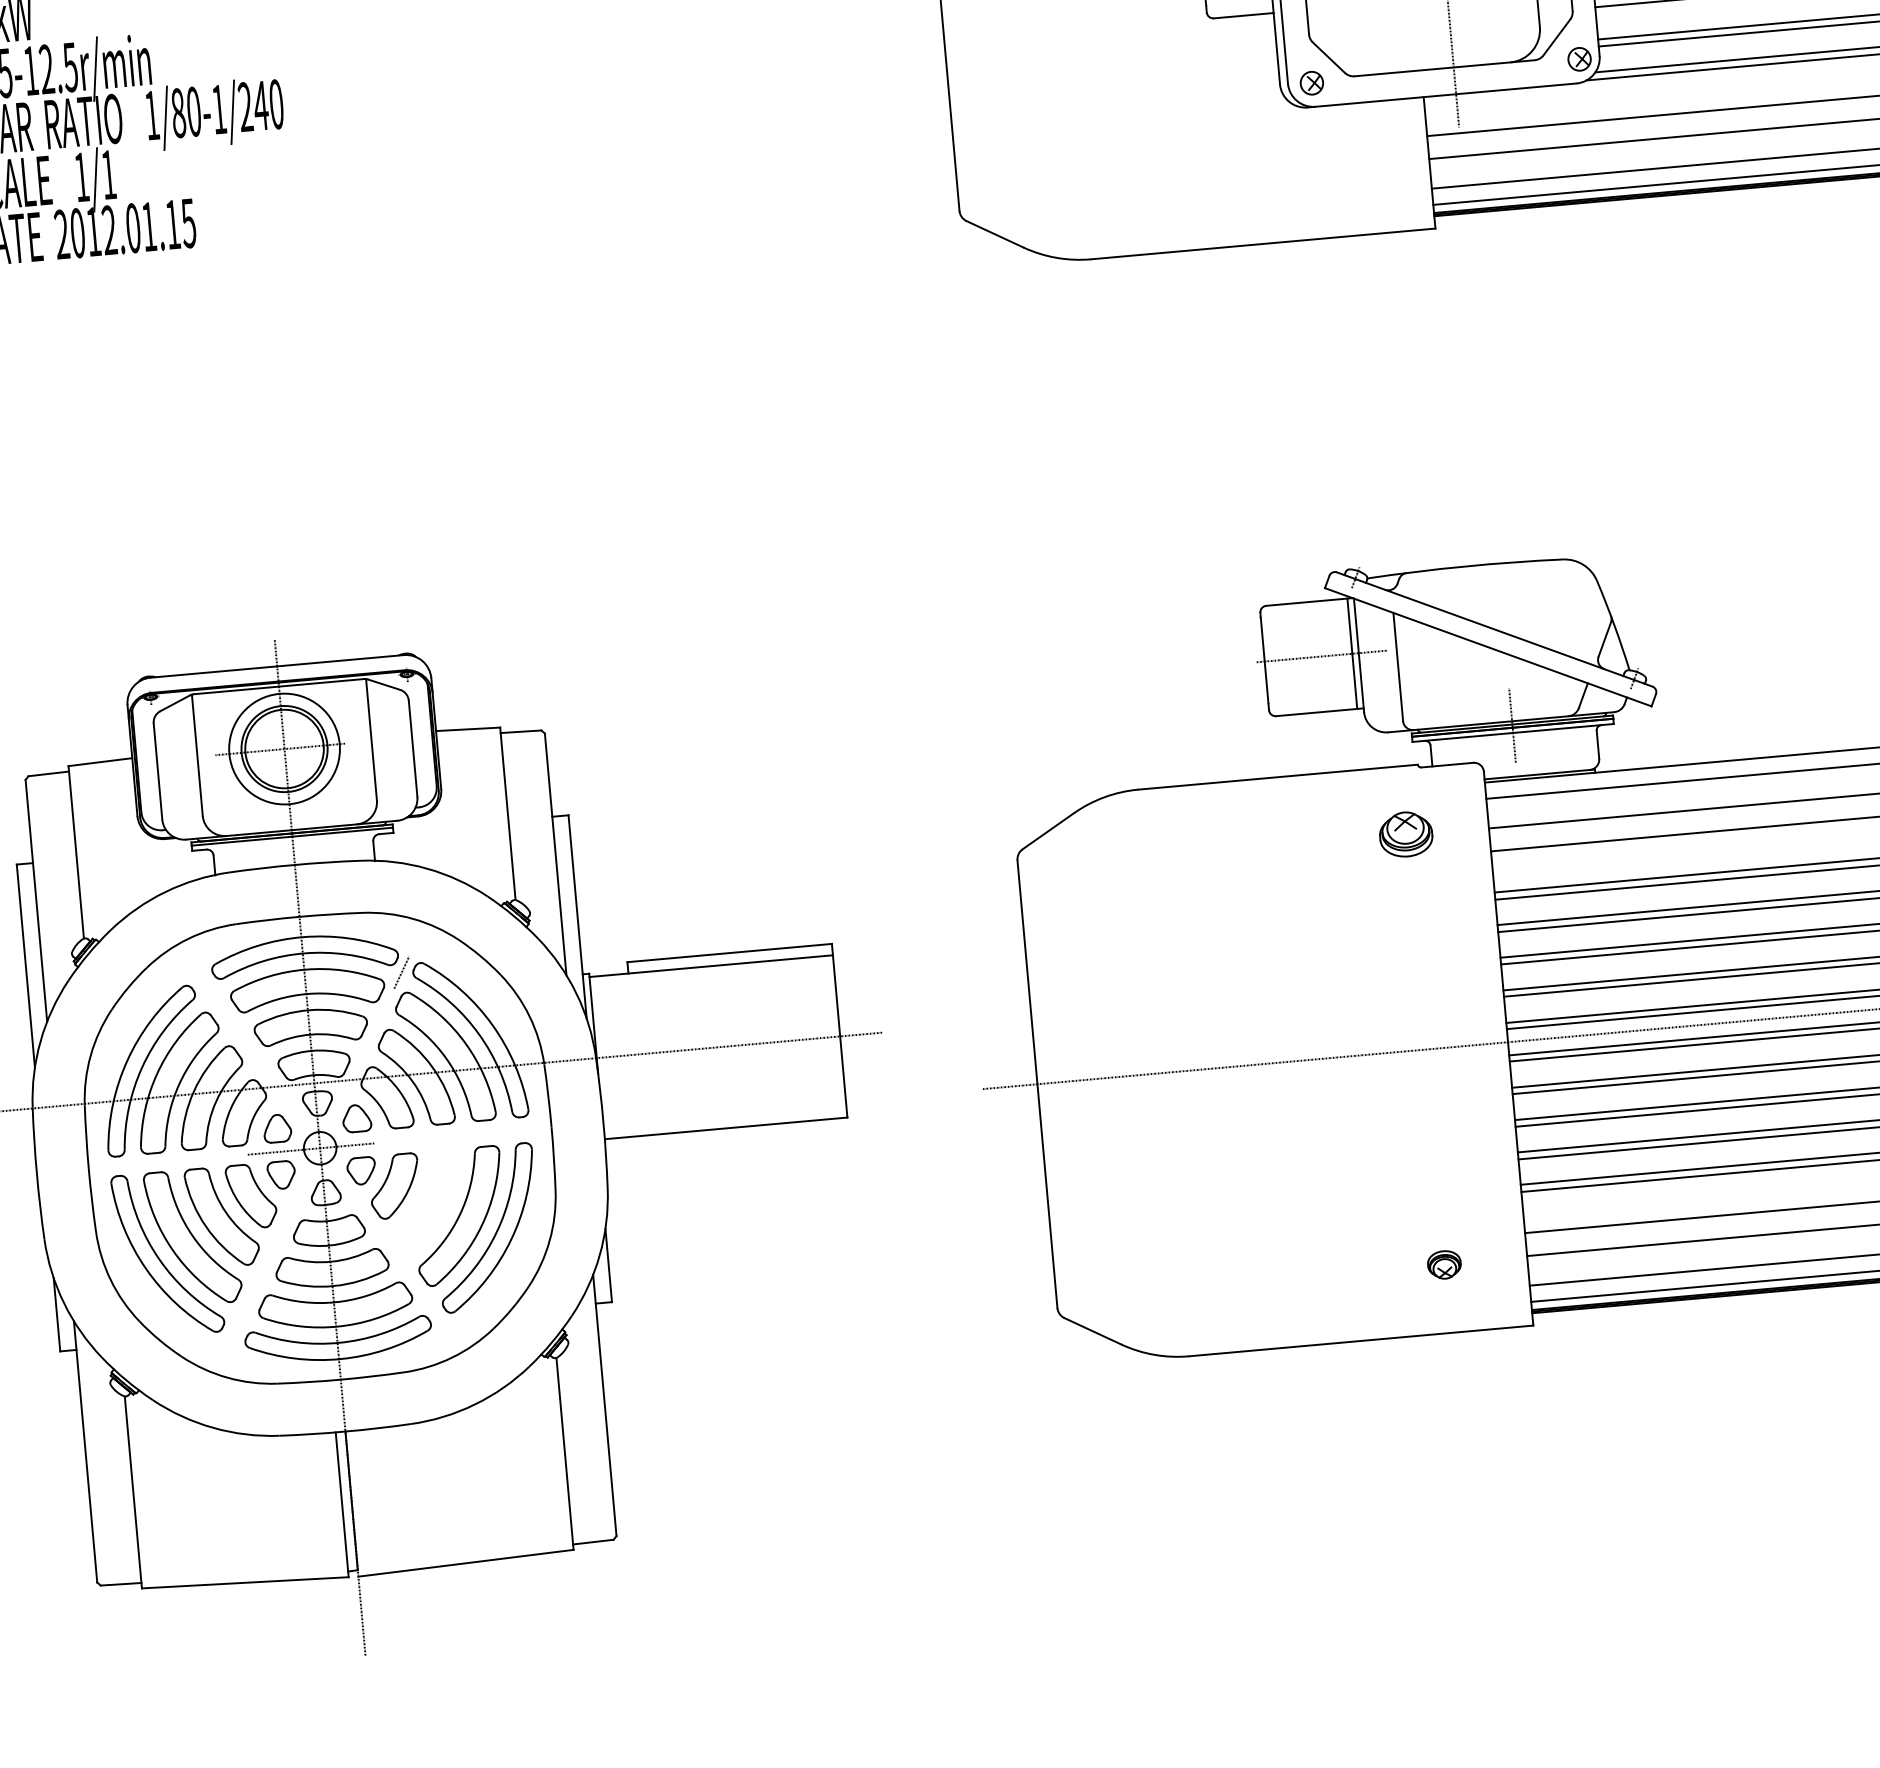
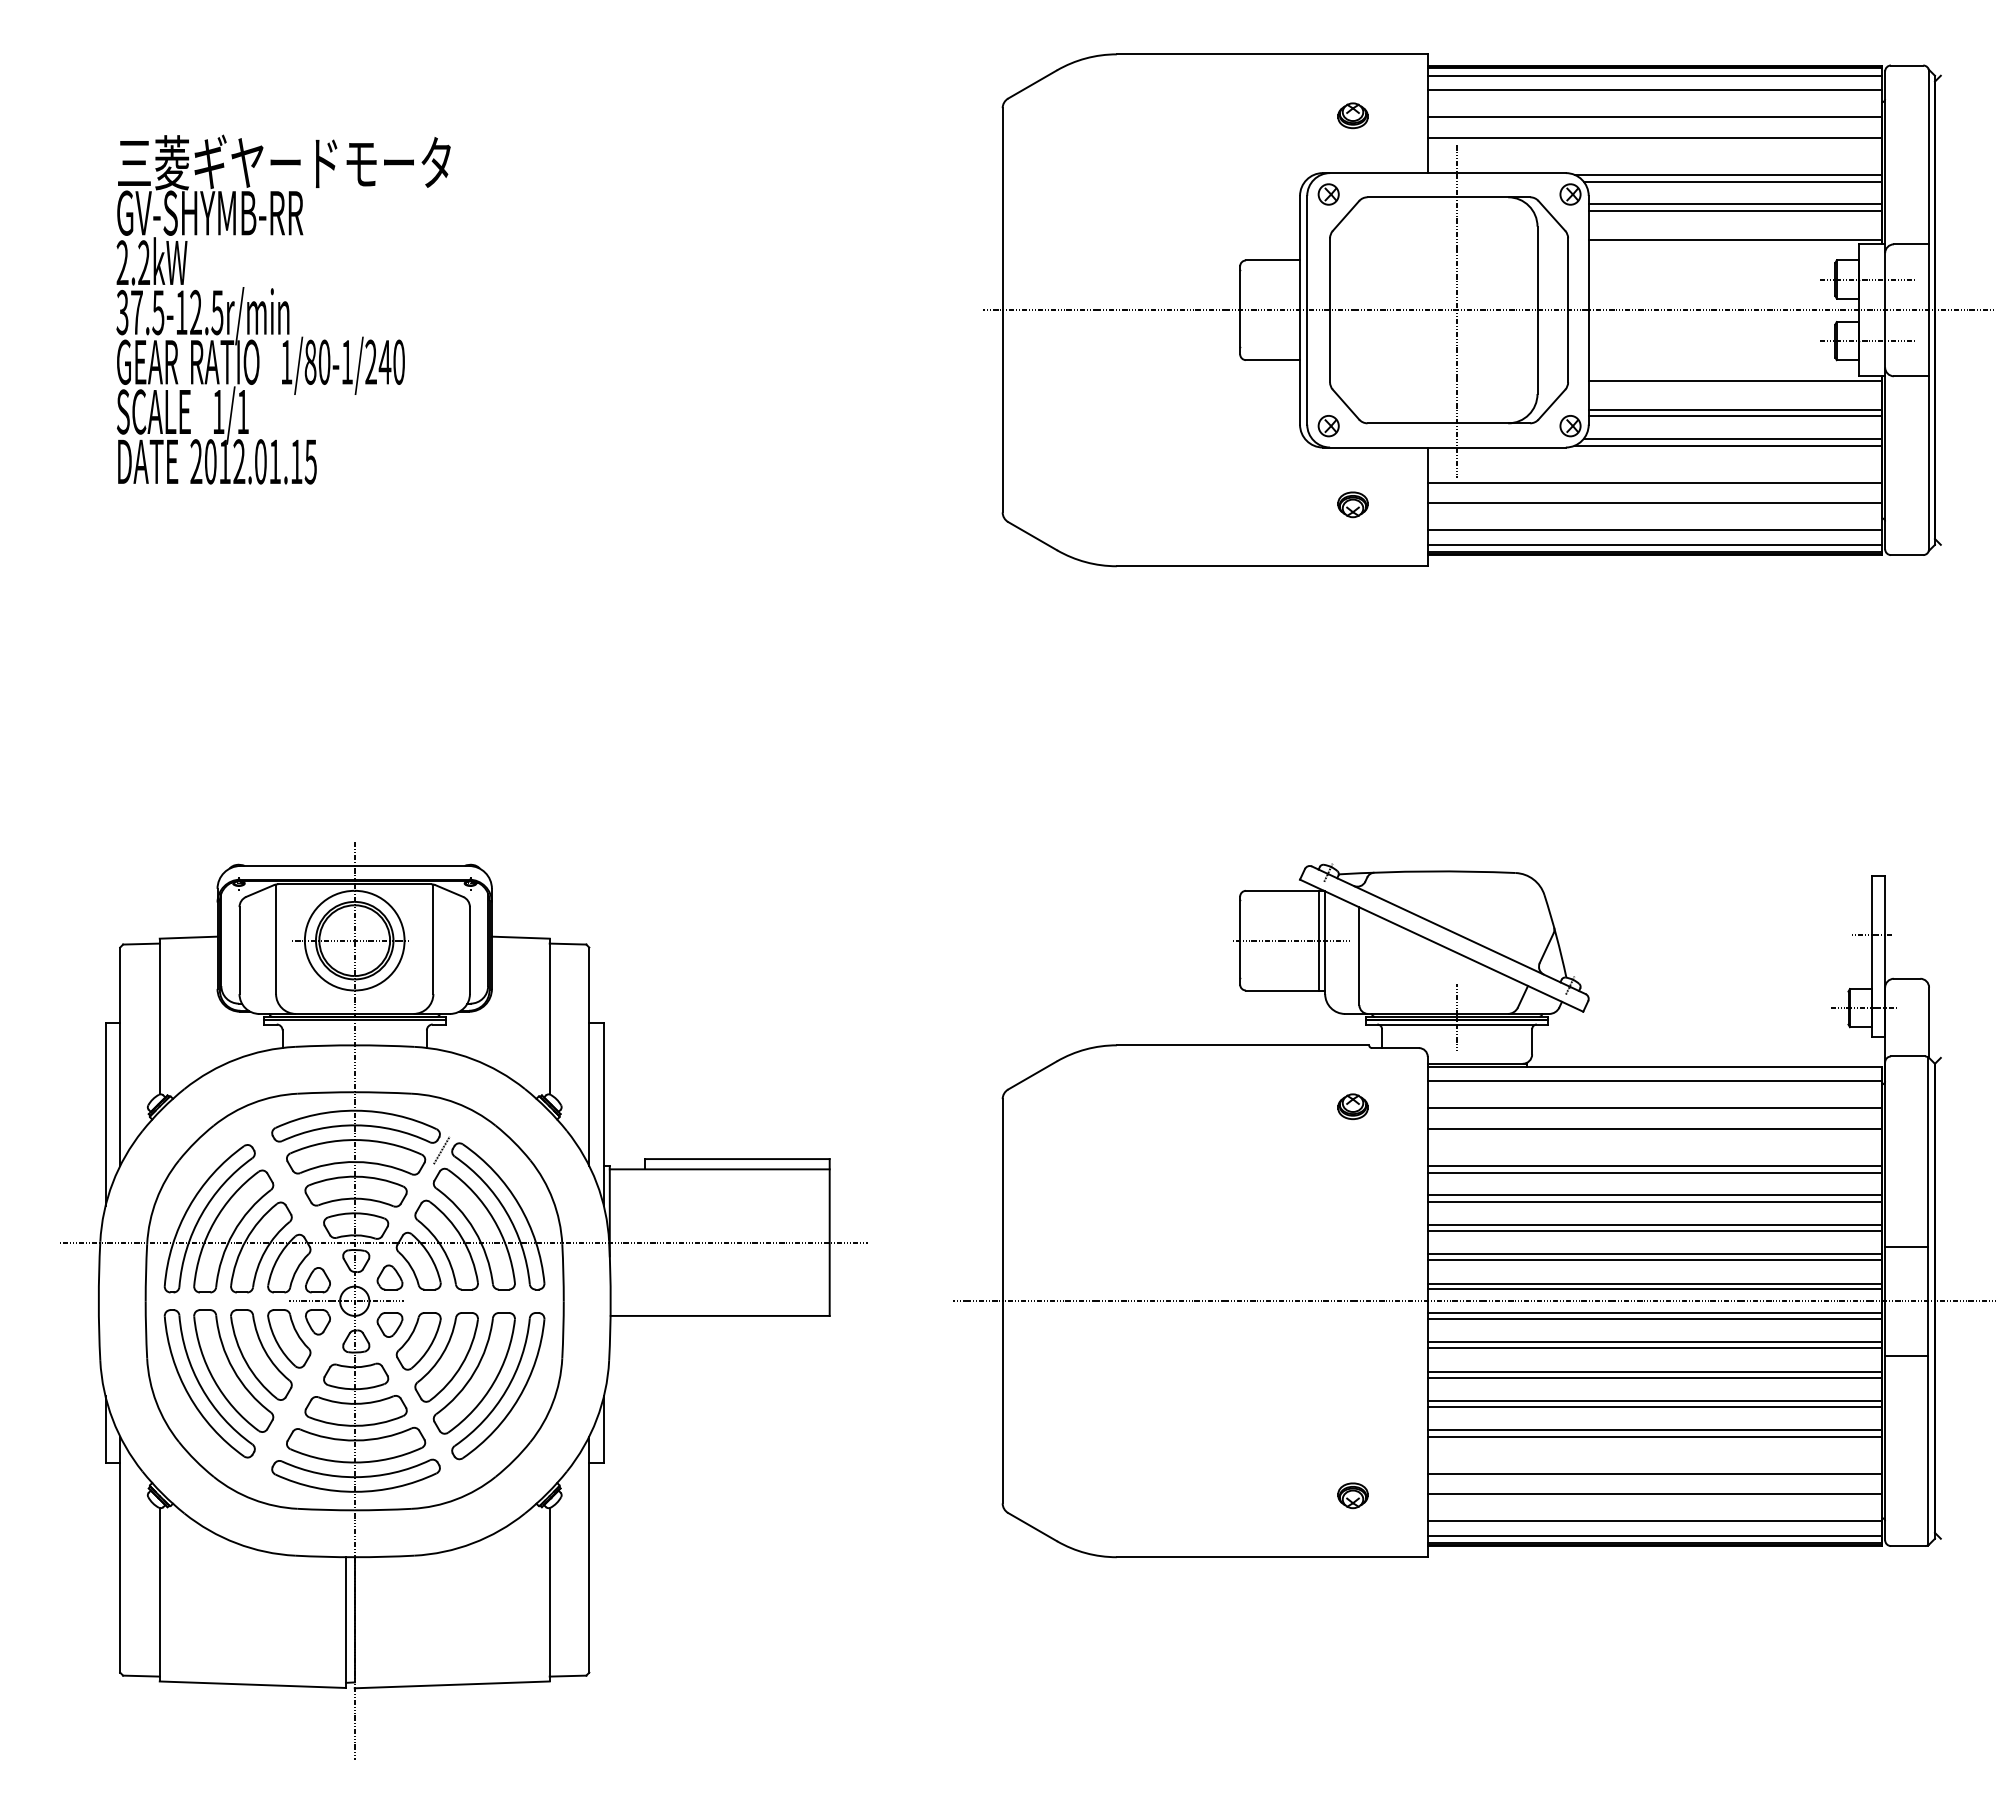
part: (1345, 167) -> (1352, 504), added
part: (1405, 834) -> (1352, 1106), size x0.62
part: (427, 1201) -> (446, 1357), added

